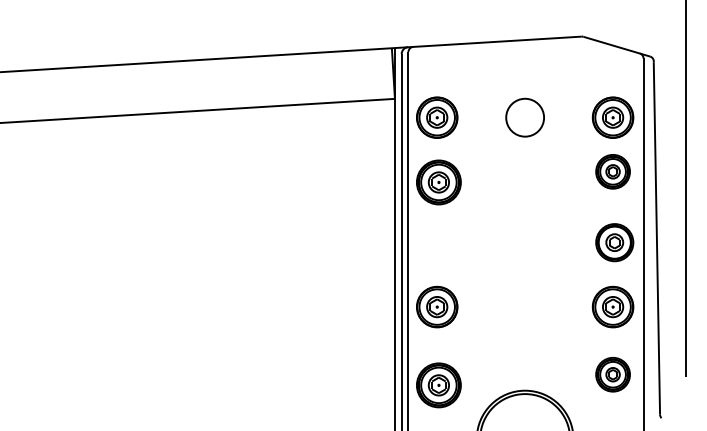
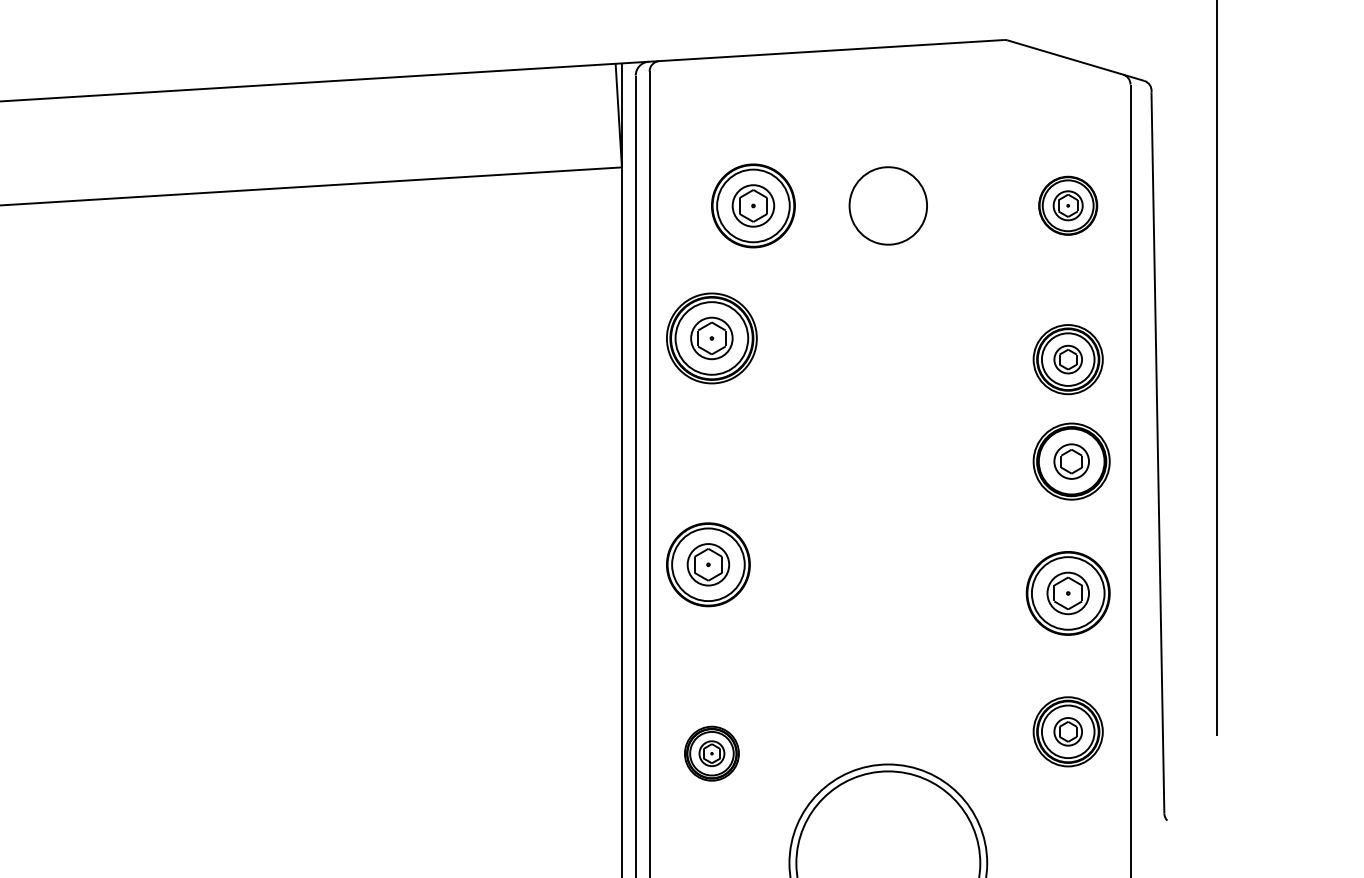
part: (437, 117) -> (754, 205), moved
part: (612, 117) -> (1067, 205), size x0.7
part: (612, 171) -> (1067, 358), moved
part: (437, 306) -> (708, 563), moved
part: (438, 385) -> (711, 753), size x0.6

